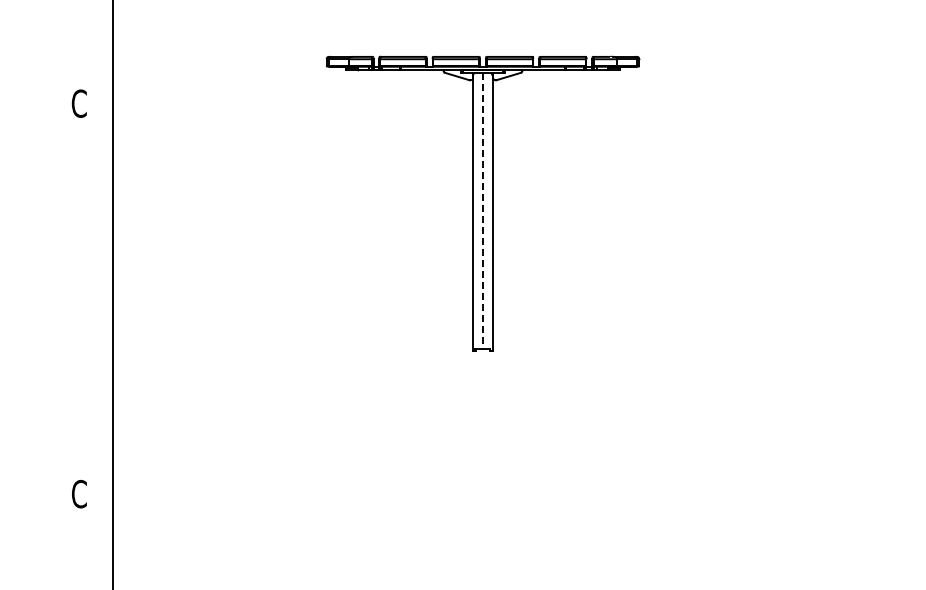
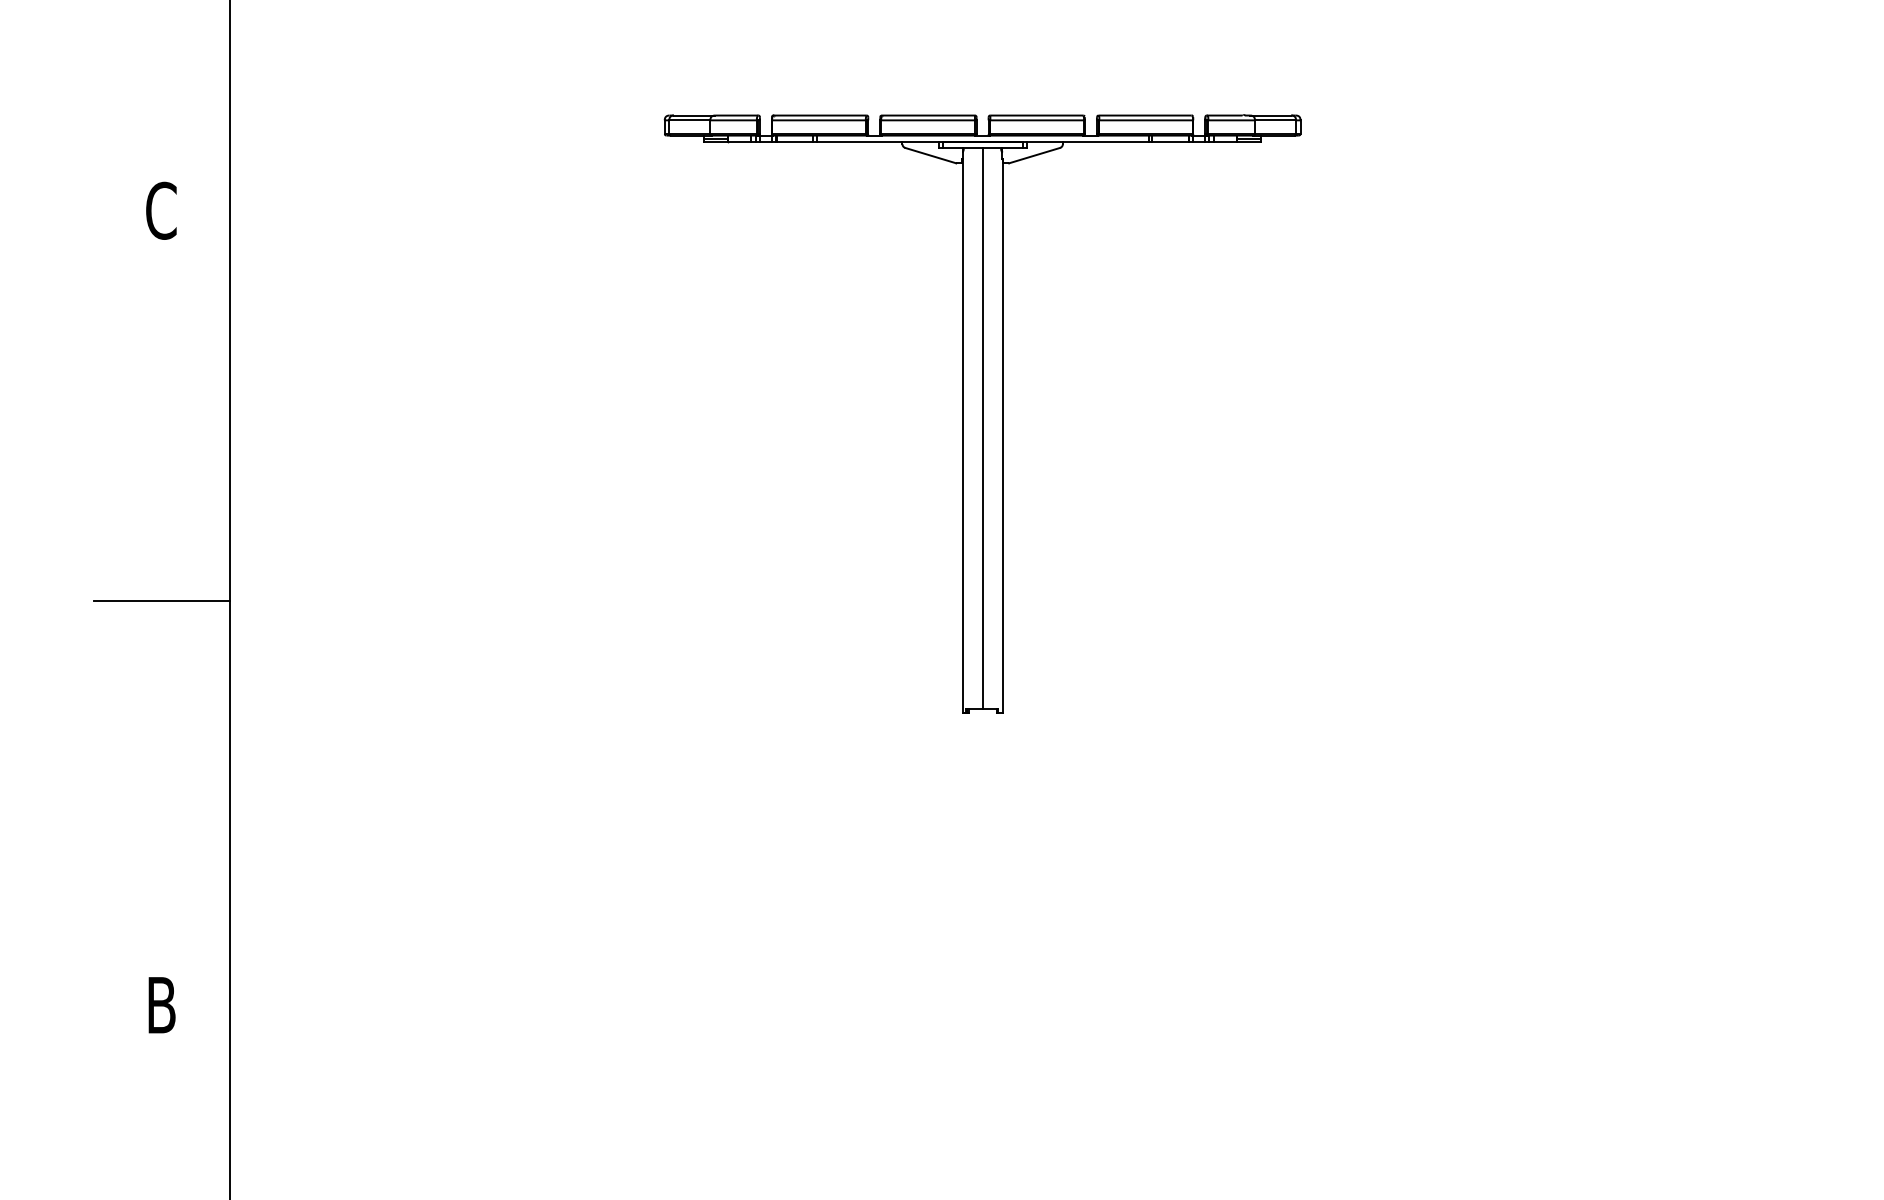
line: (482, 210) -> (981, 428), dashed -> solid
line: (79, 295) -> (161, 601), added
text: (79, 493) -> (161, 1003), C -> B

